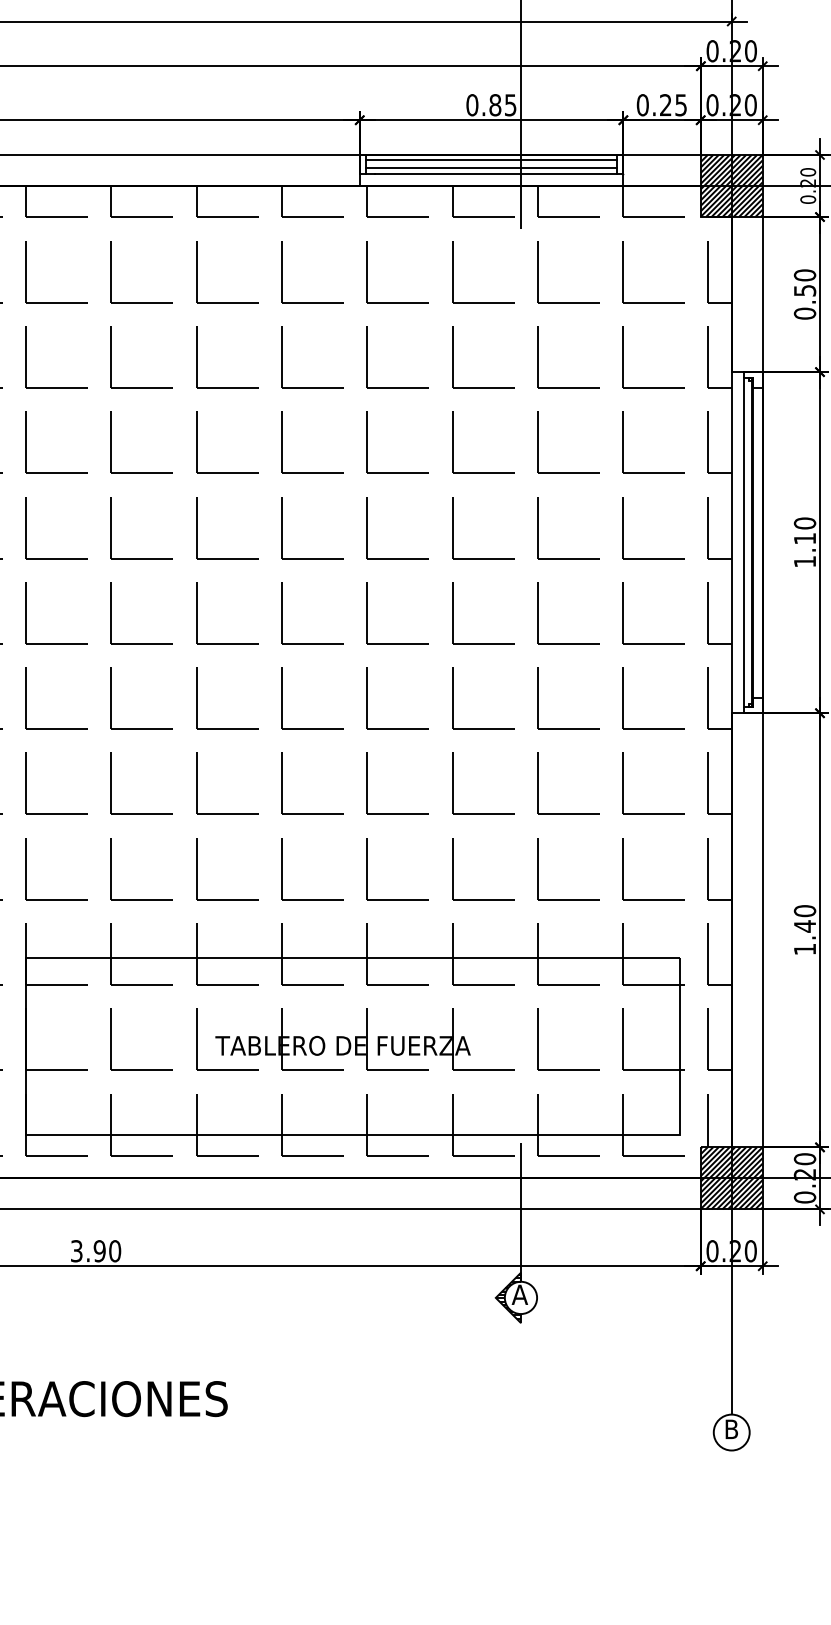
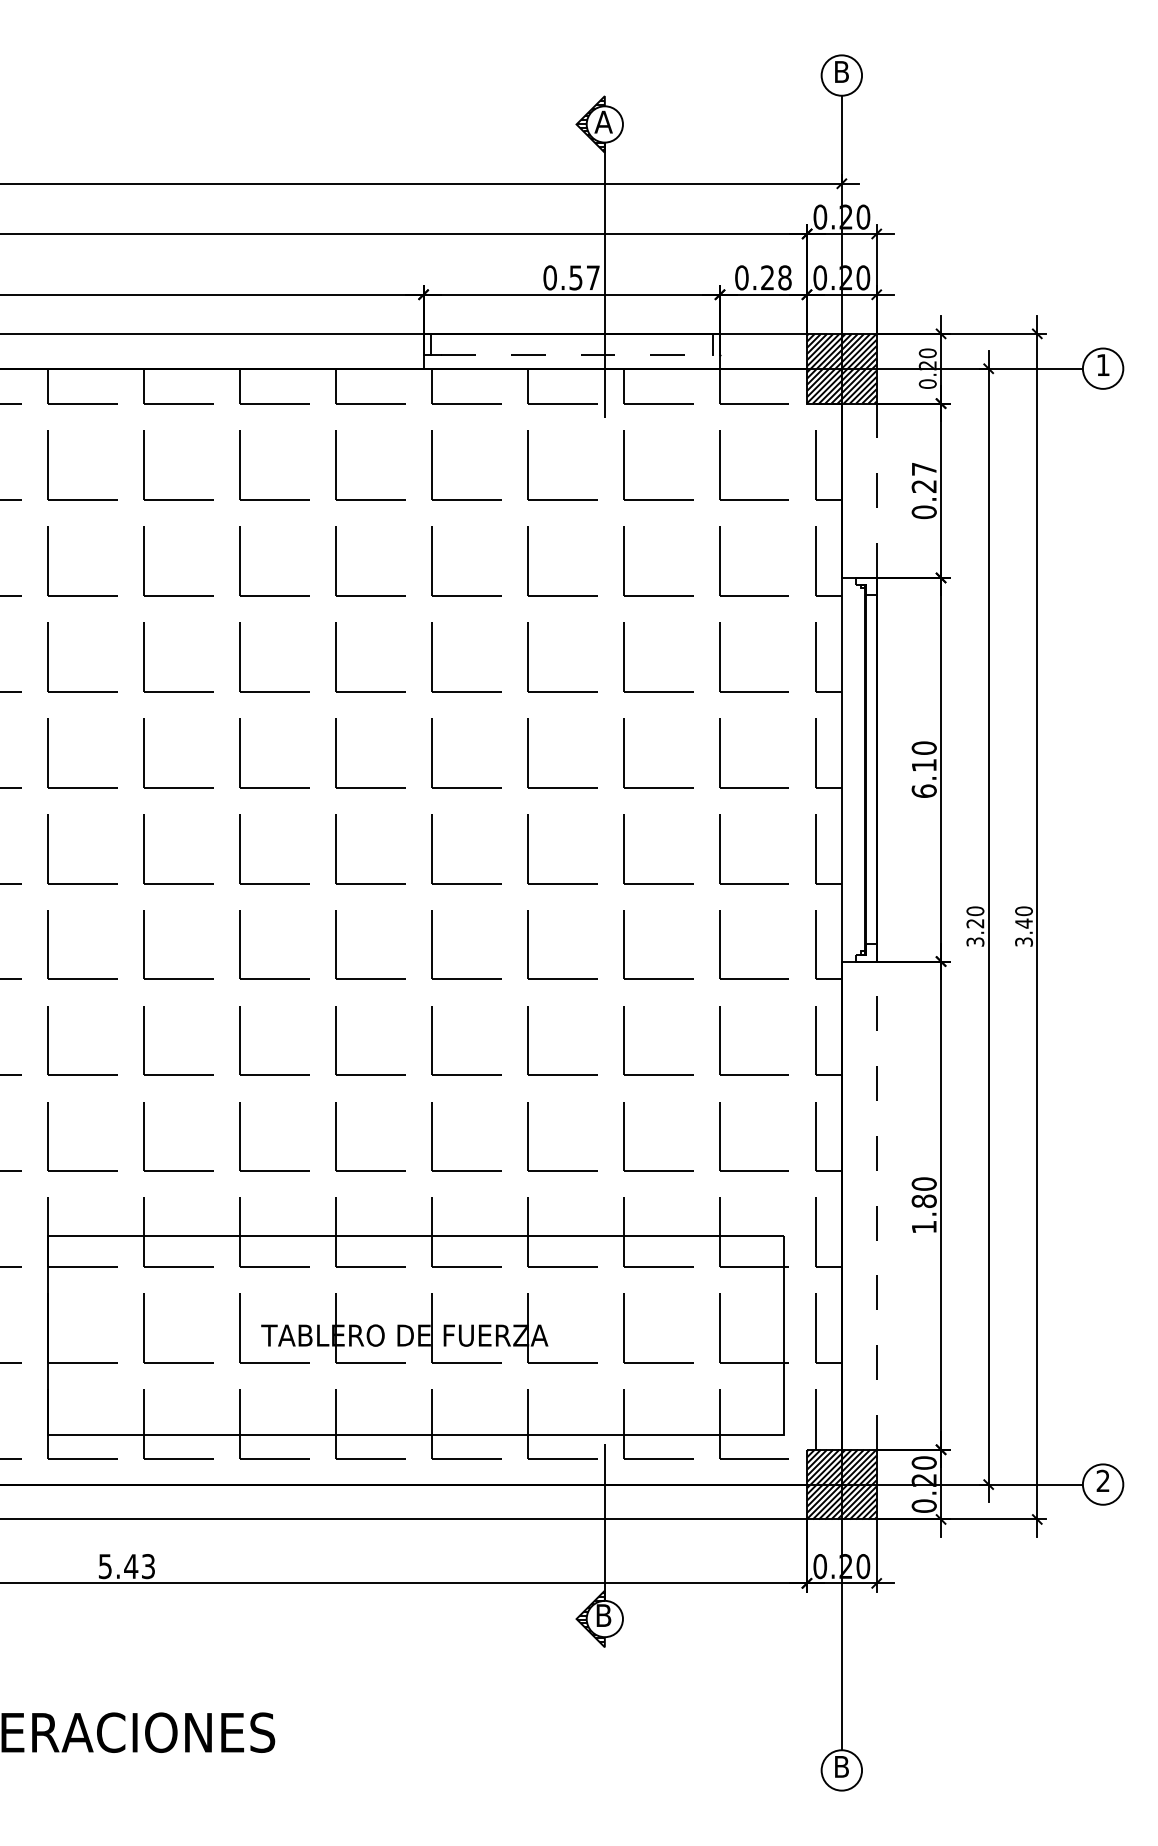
text: (502, 104) -> (584, 277), 0.85 -> 0.57
text: (680, 104) -> (784, 277), 0.25 -> 0.28
line: (491, 160) -> (571, 339), removed
line: (491, 167) -> (571, 347), removed
line: (500, 173) -> (581, 354), solid -> dashed
text: (804, 282) -> (923, 477), 0.50 -> 0.27
line: (762, 294) -> (876, 490), solid -> dashed
line: (743, 542) -> (855, 769), removed
text: (804, 561) -> (923, 790), 1.10 -> 6.10
text: (804, 926) -> (923, 1201), 1.40 -> 1.80
line: (762, 930) -> (876, 1205), solid -> dashed
text: (96, 1251) -> (127, 1566), 3.90 -> 5.43
text: (519, 1294) -> (603, 1615), A -> B

